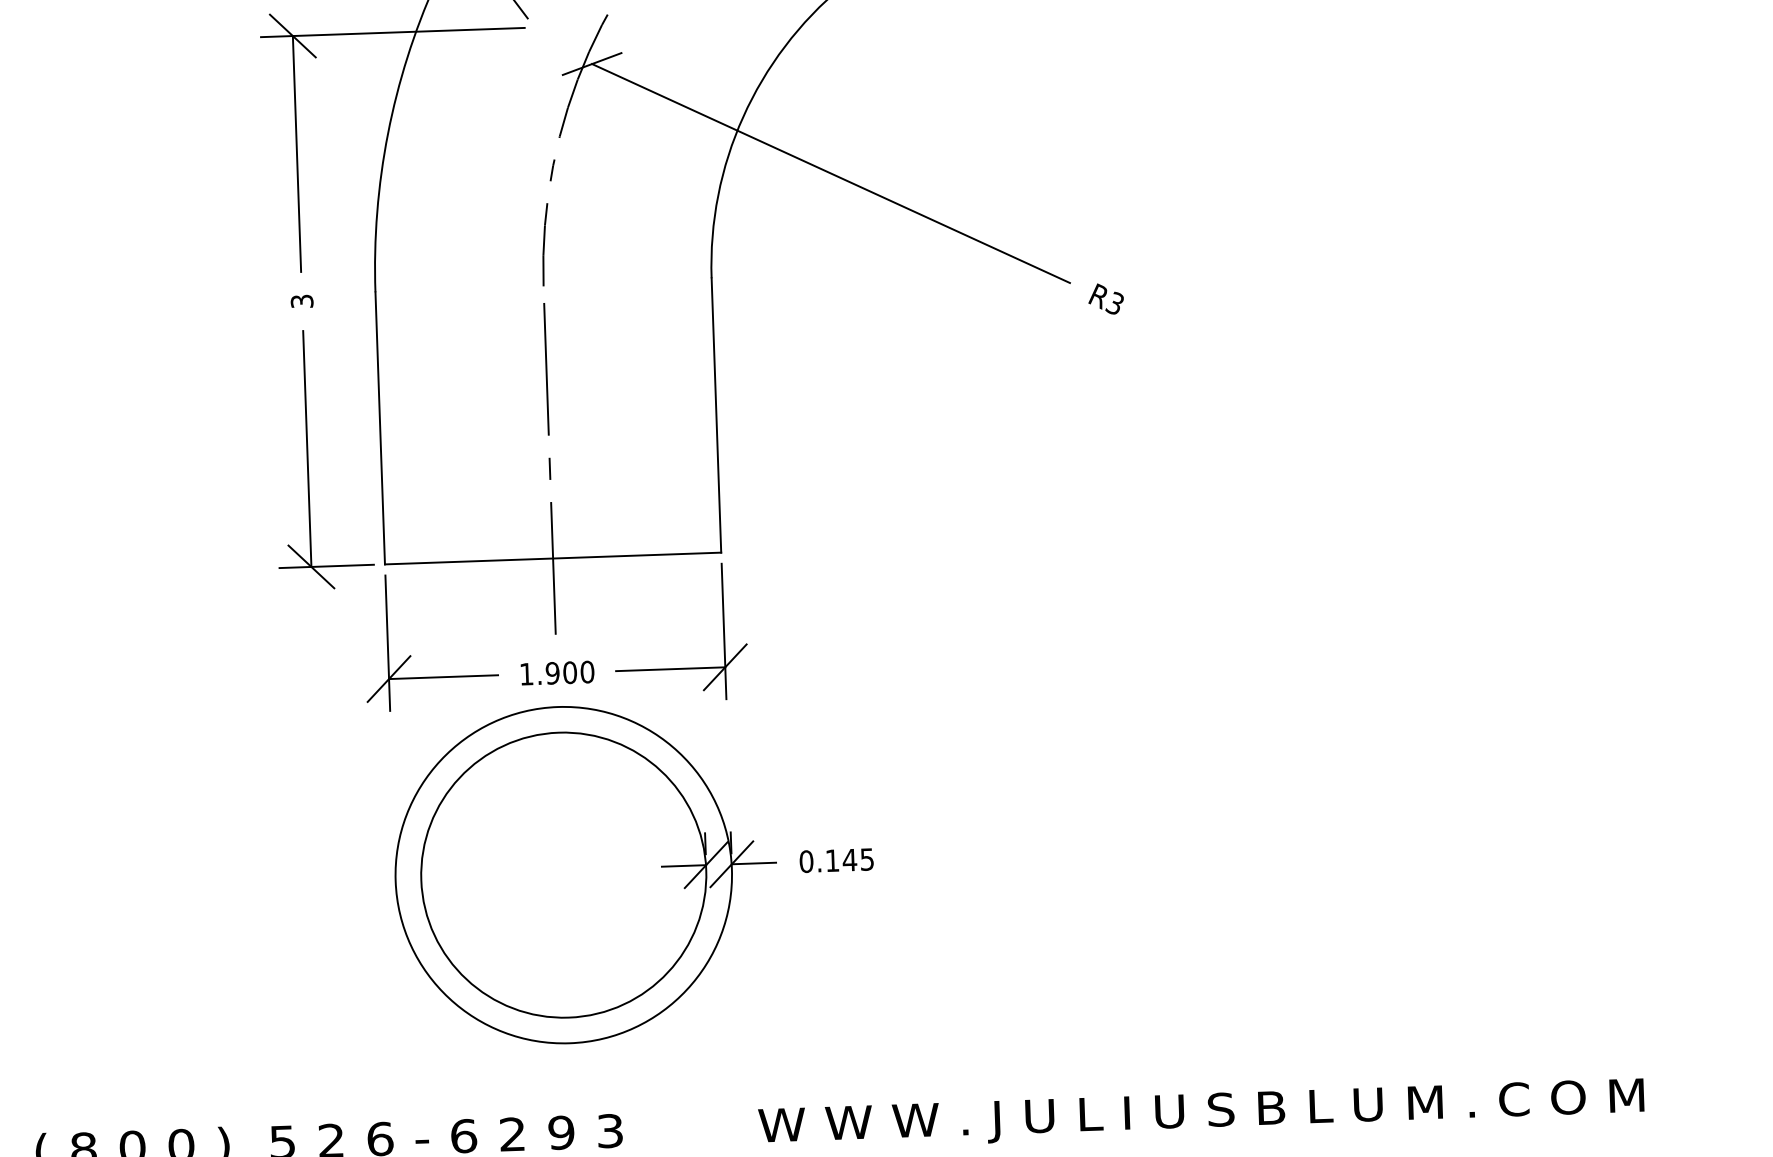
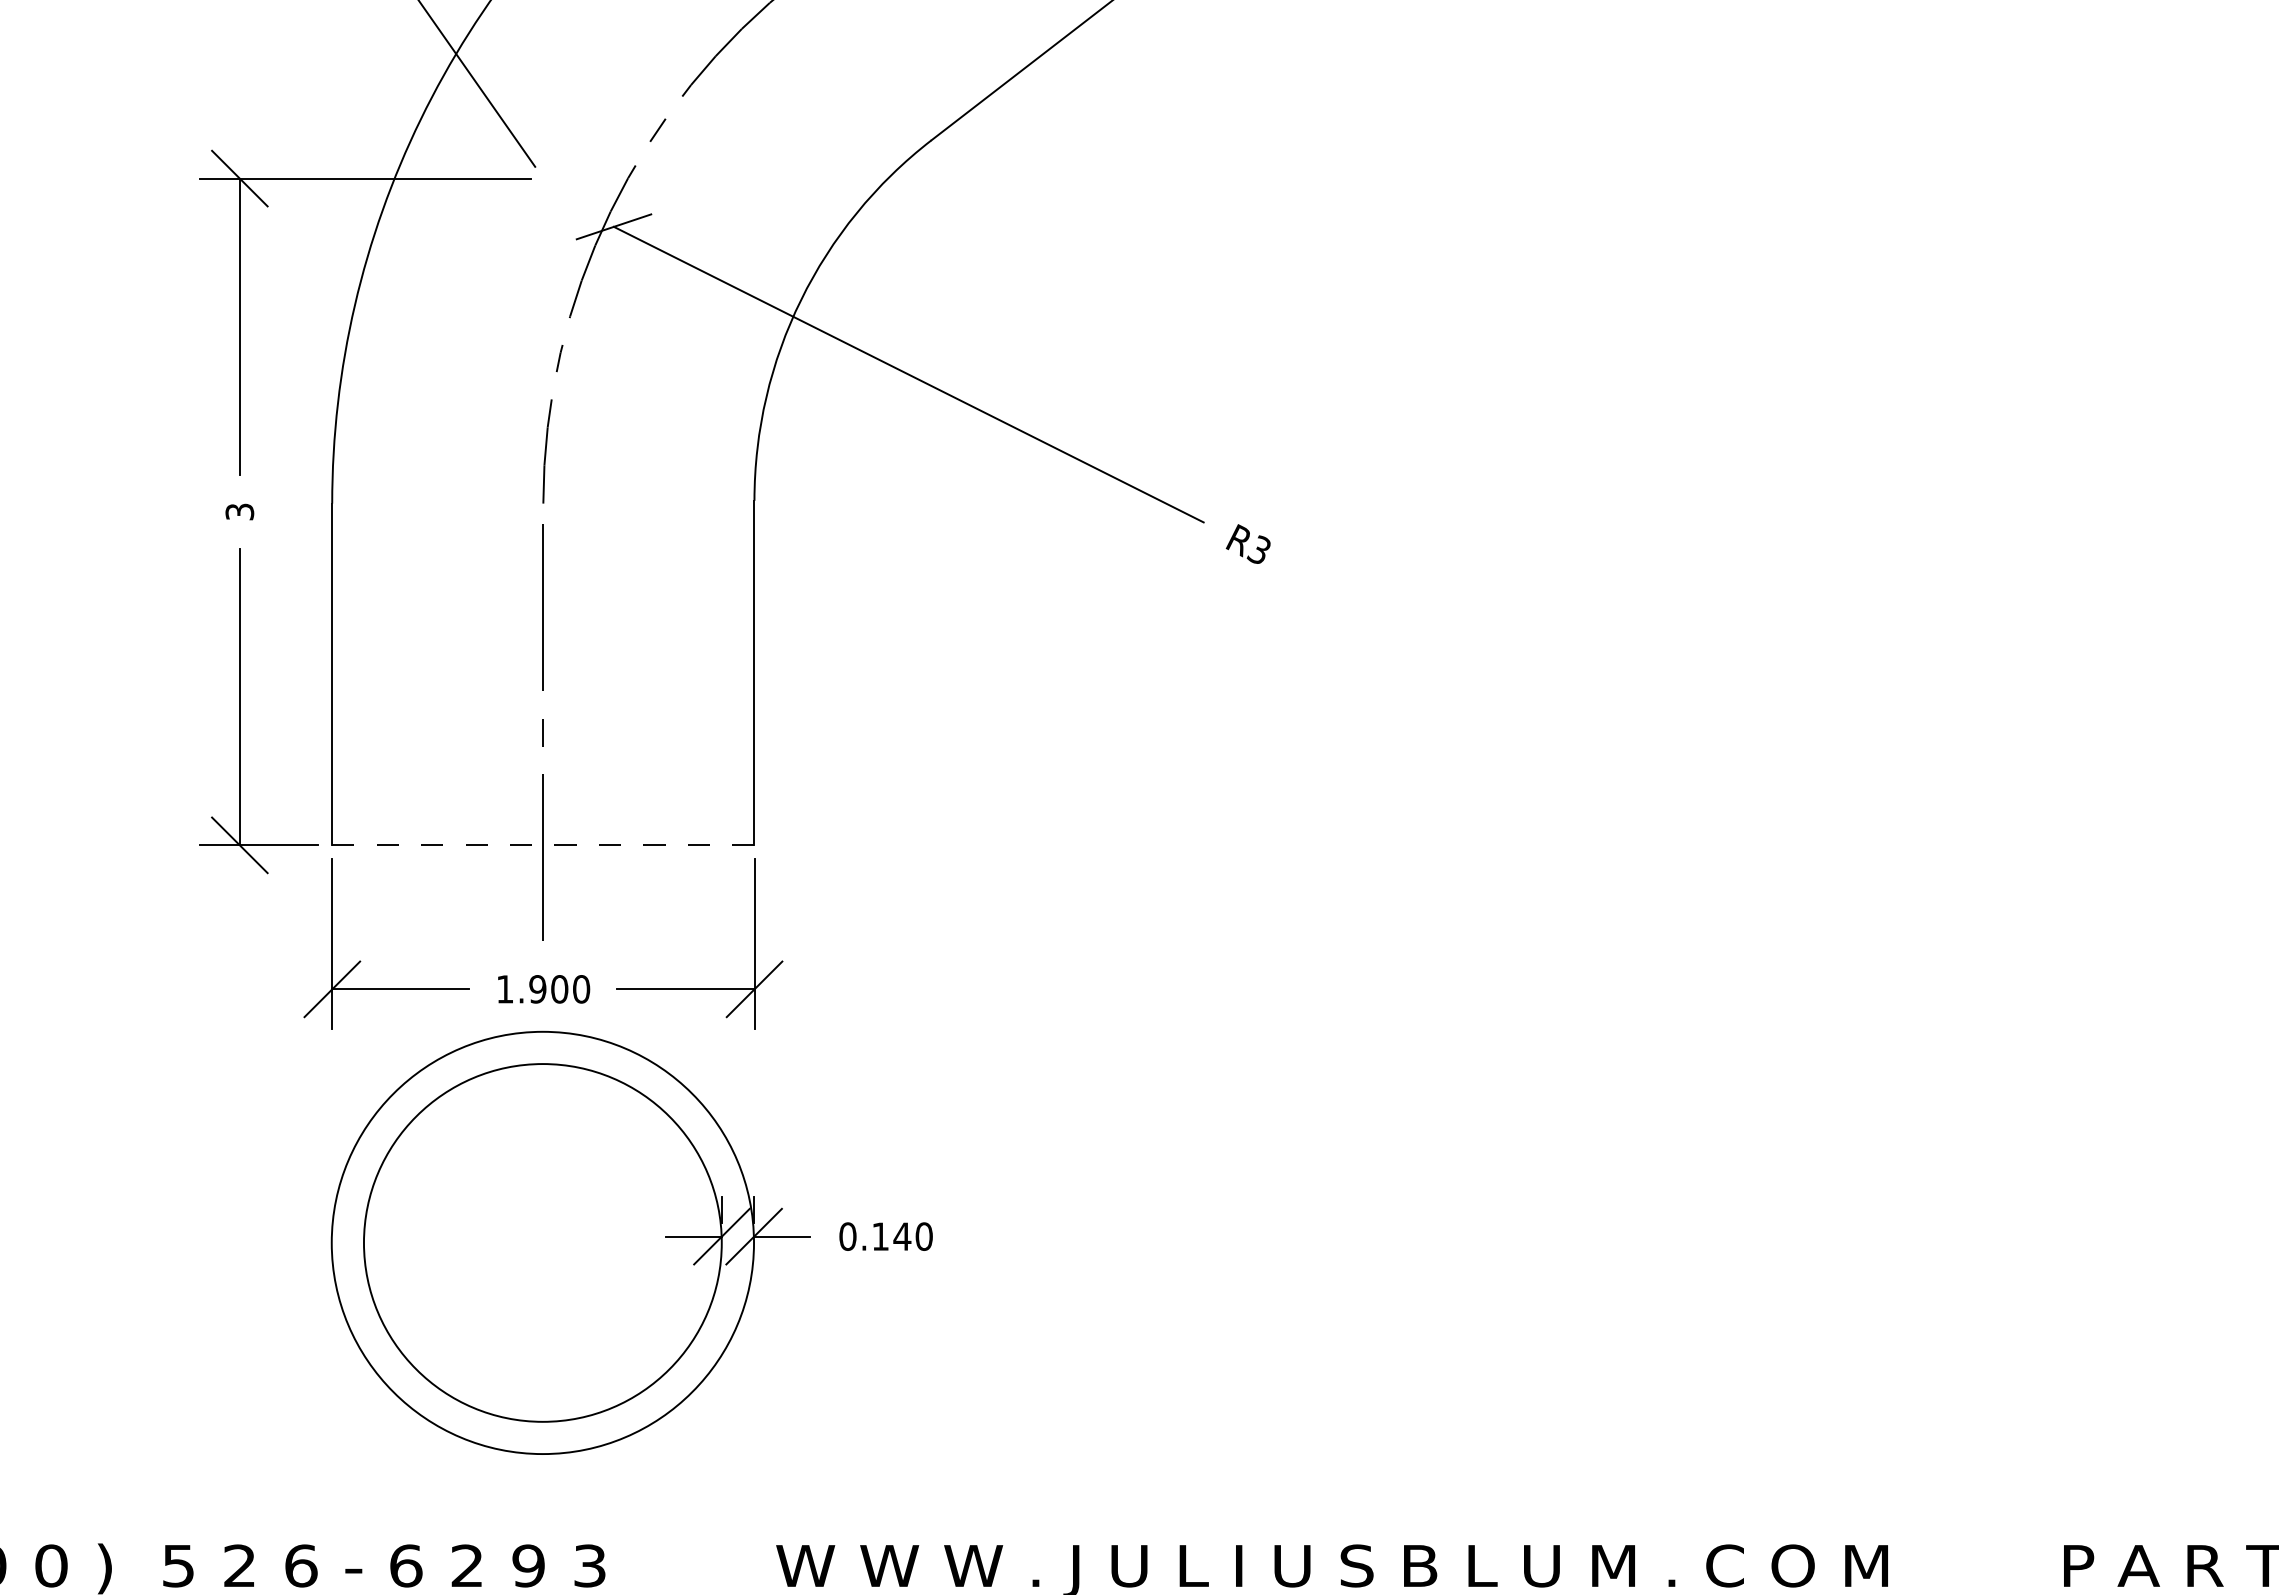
line: (552, 558) -> (542, 845), solid -> dashed
text: (866, 859) -> (923, 1236), 0.145 -> 0.140

